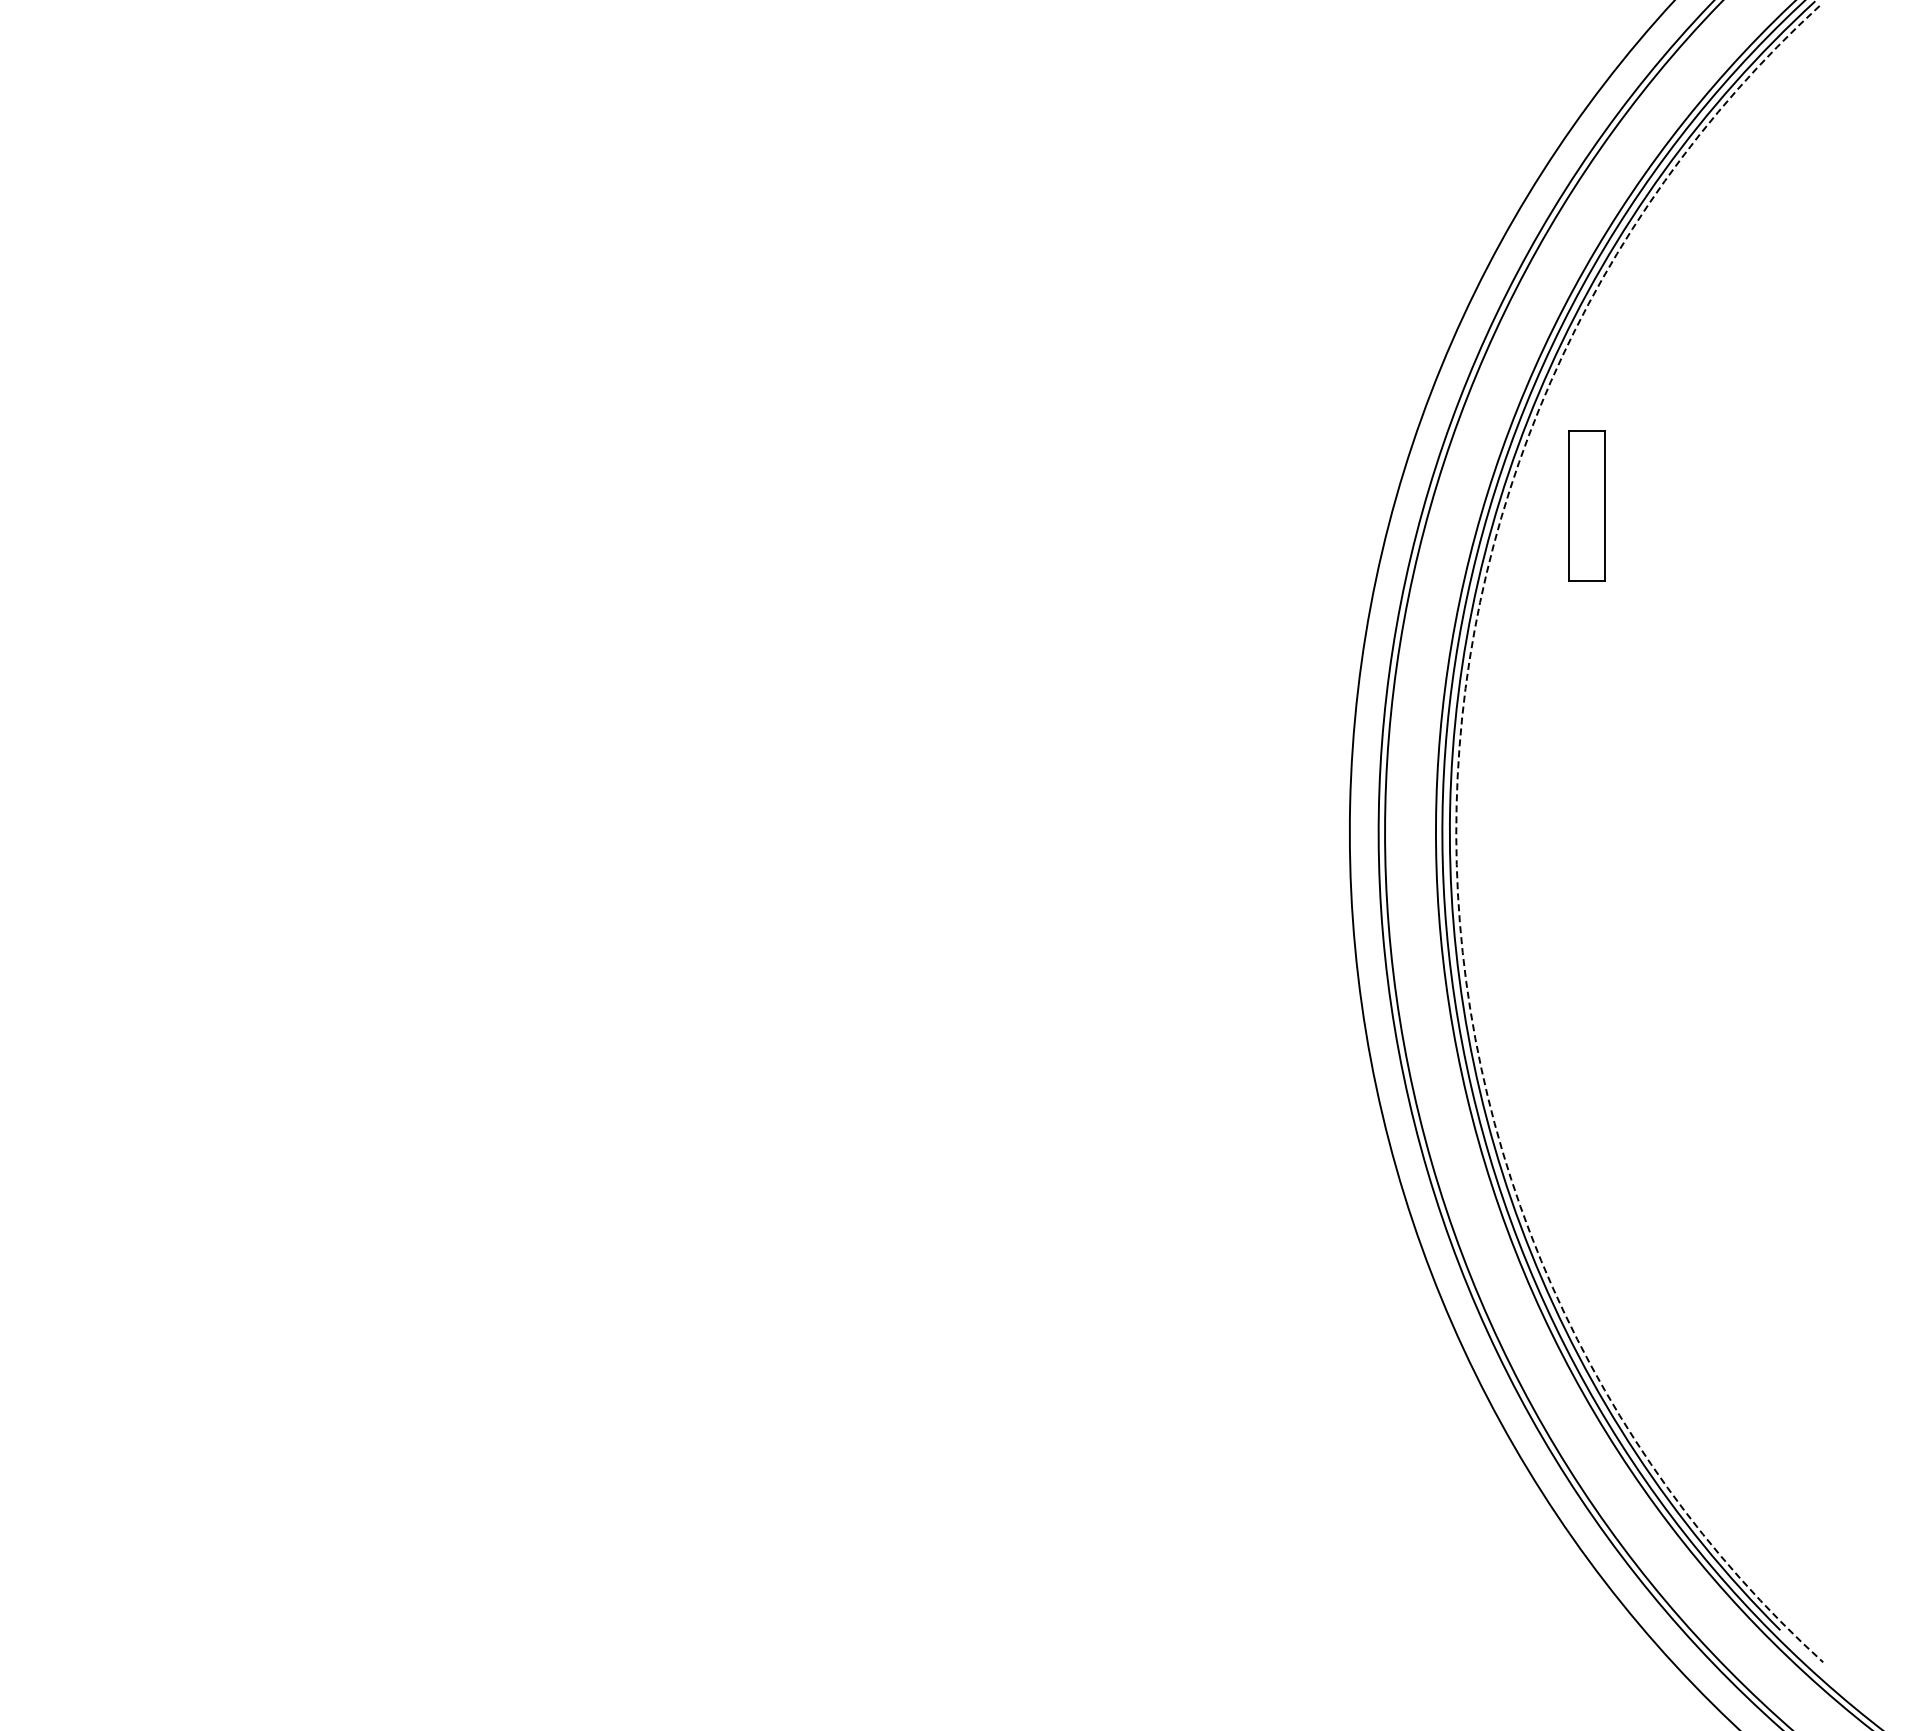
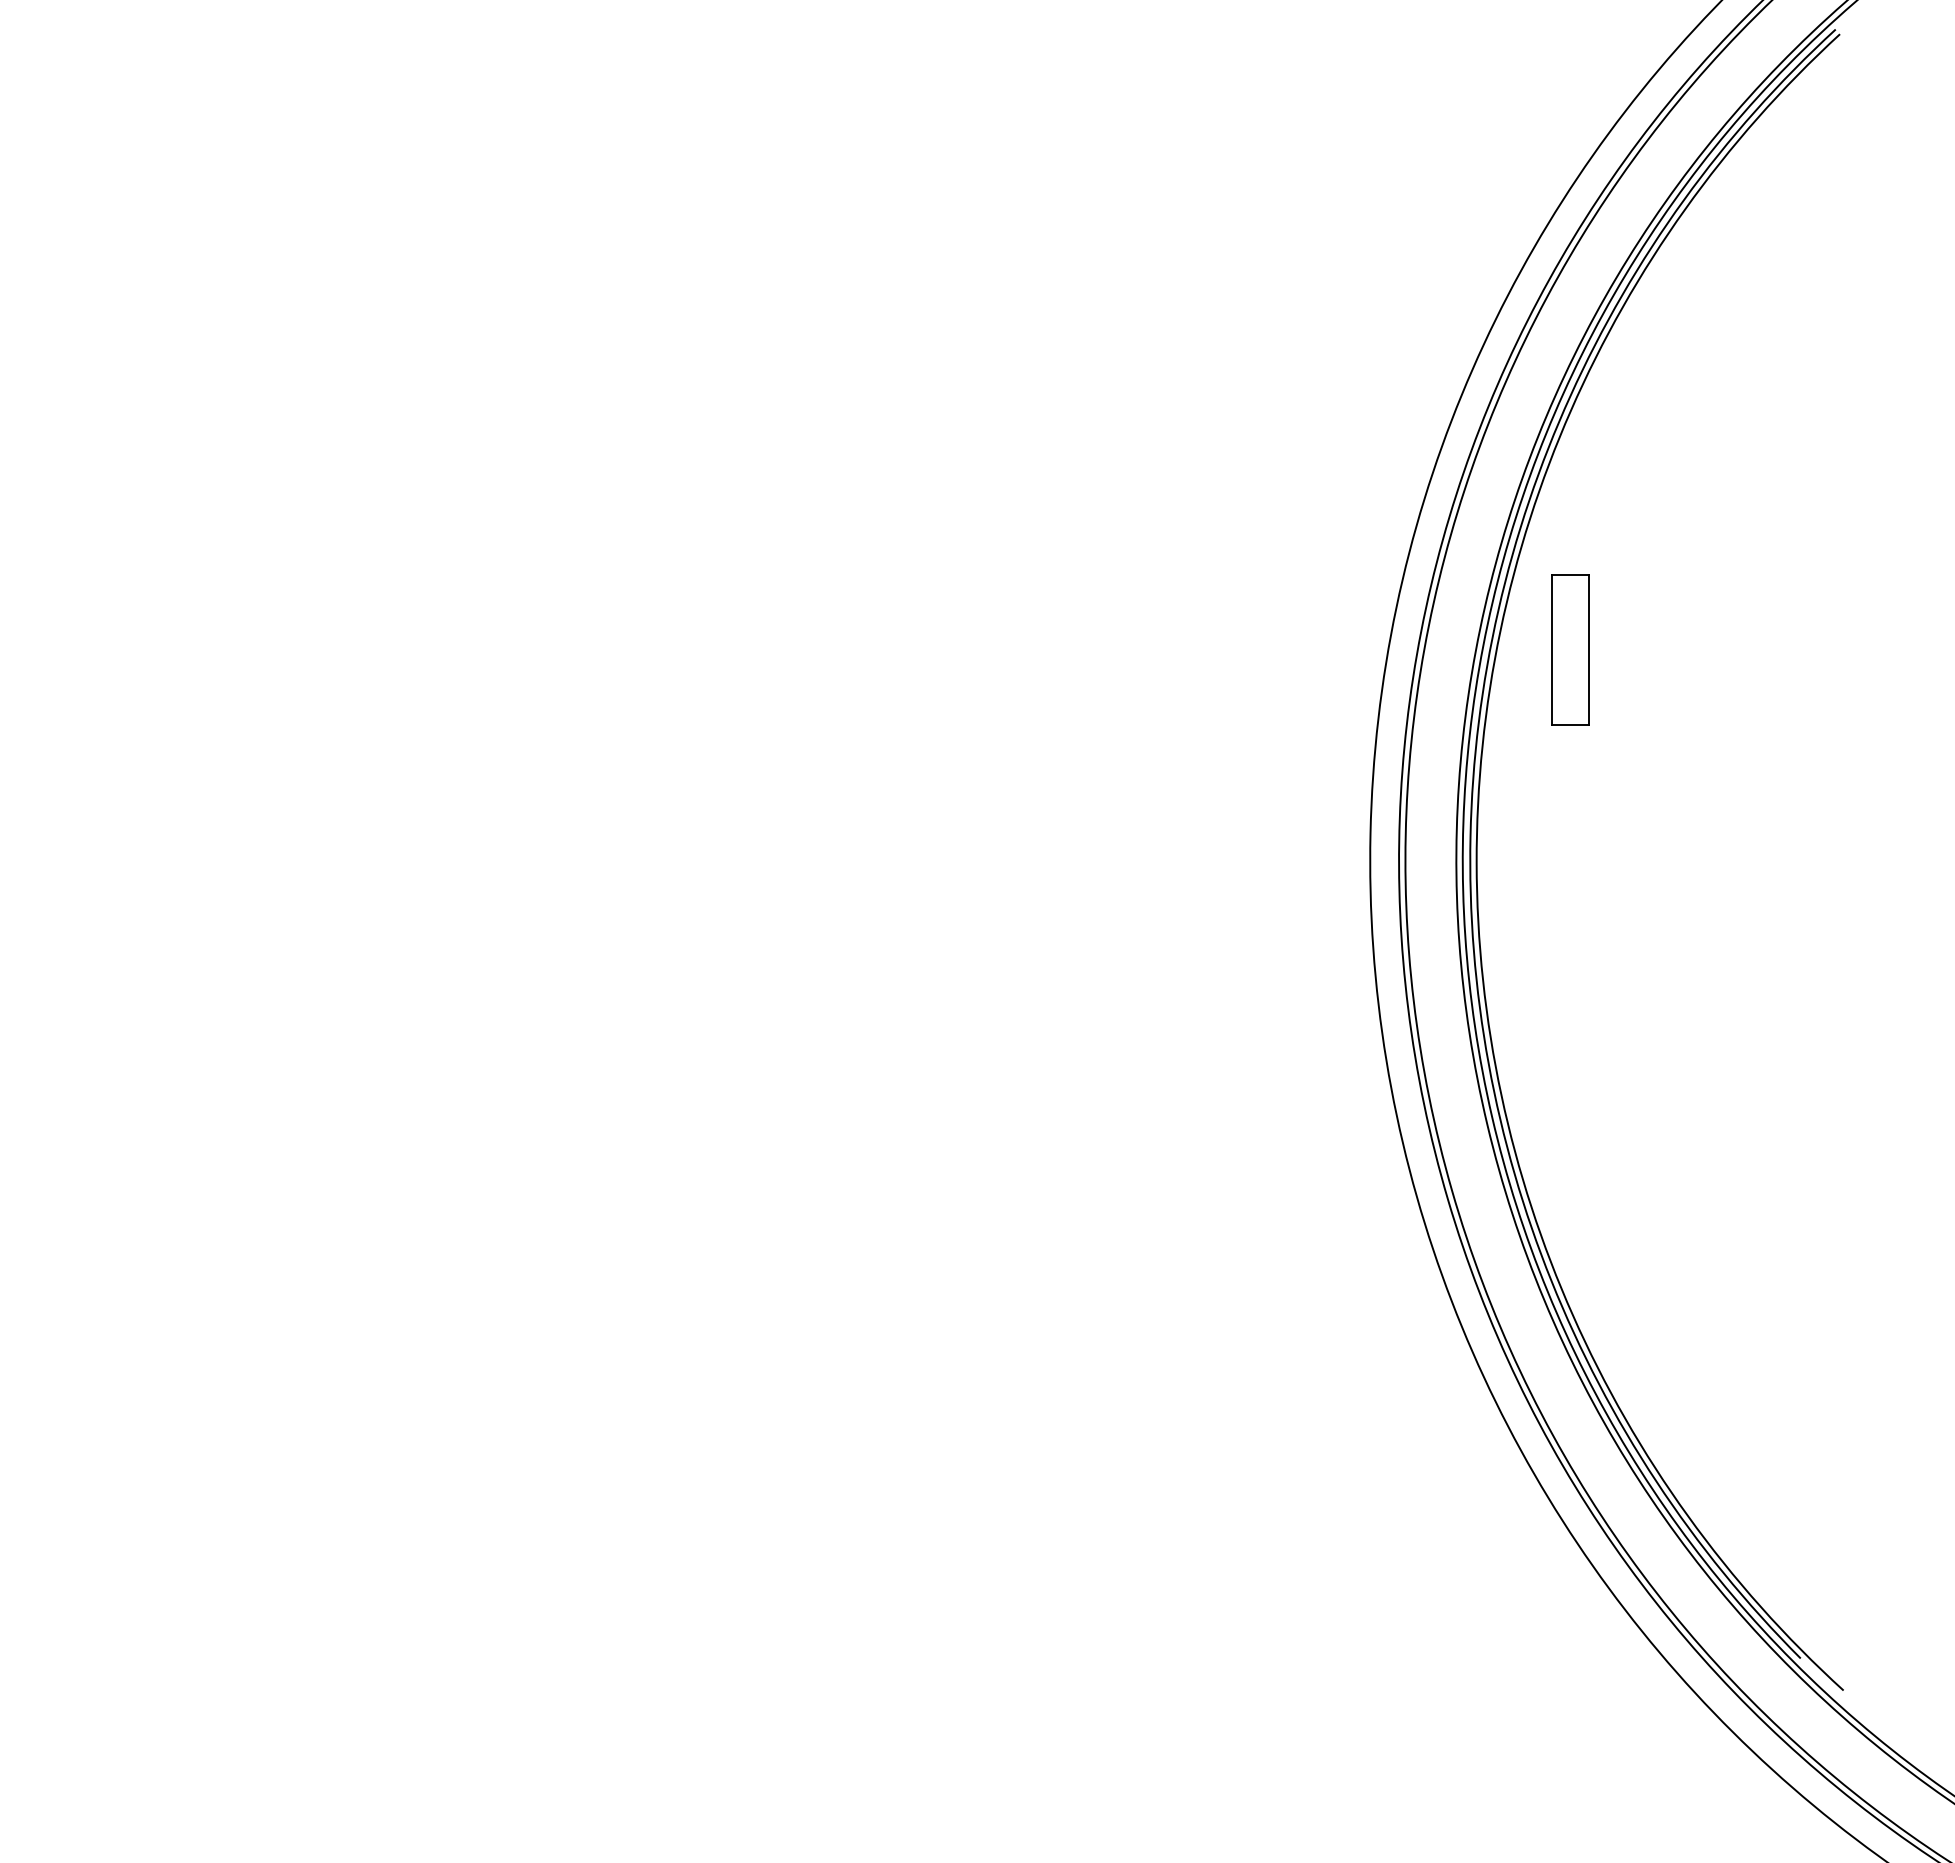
part: (1587, 505) -> (1570, 649), moved
arc: (1456, 835) -> (1476, 863), dashed -> solid

